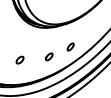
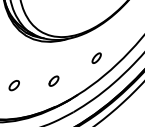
part: (70, 46) -> (96, 57), moved

